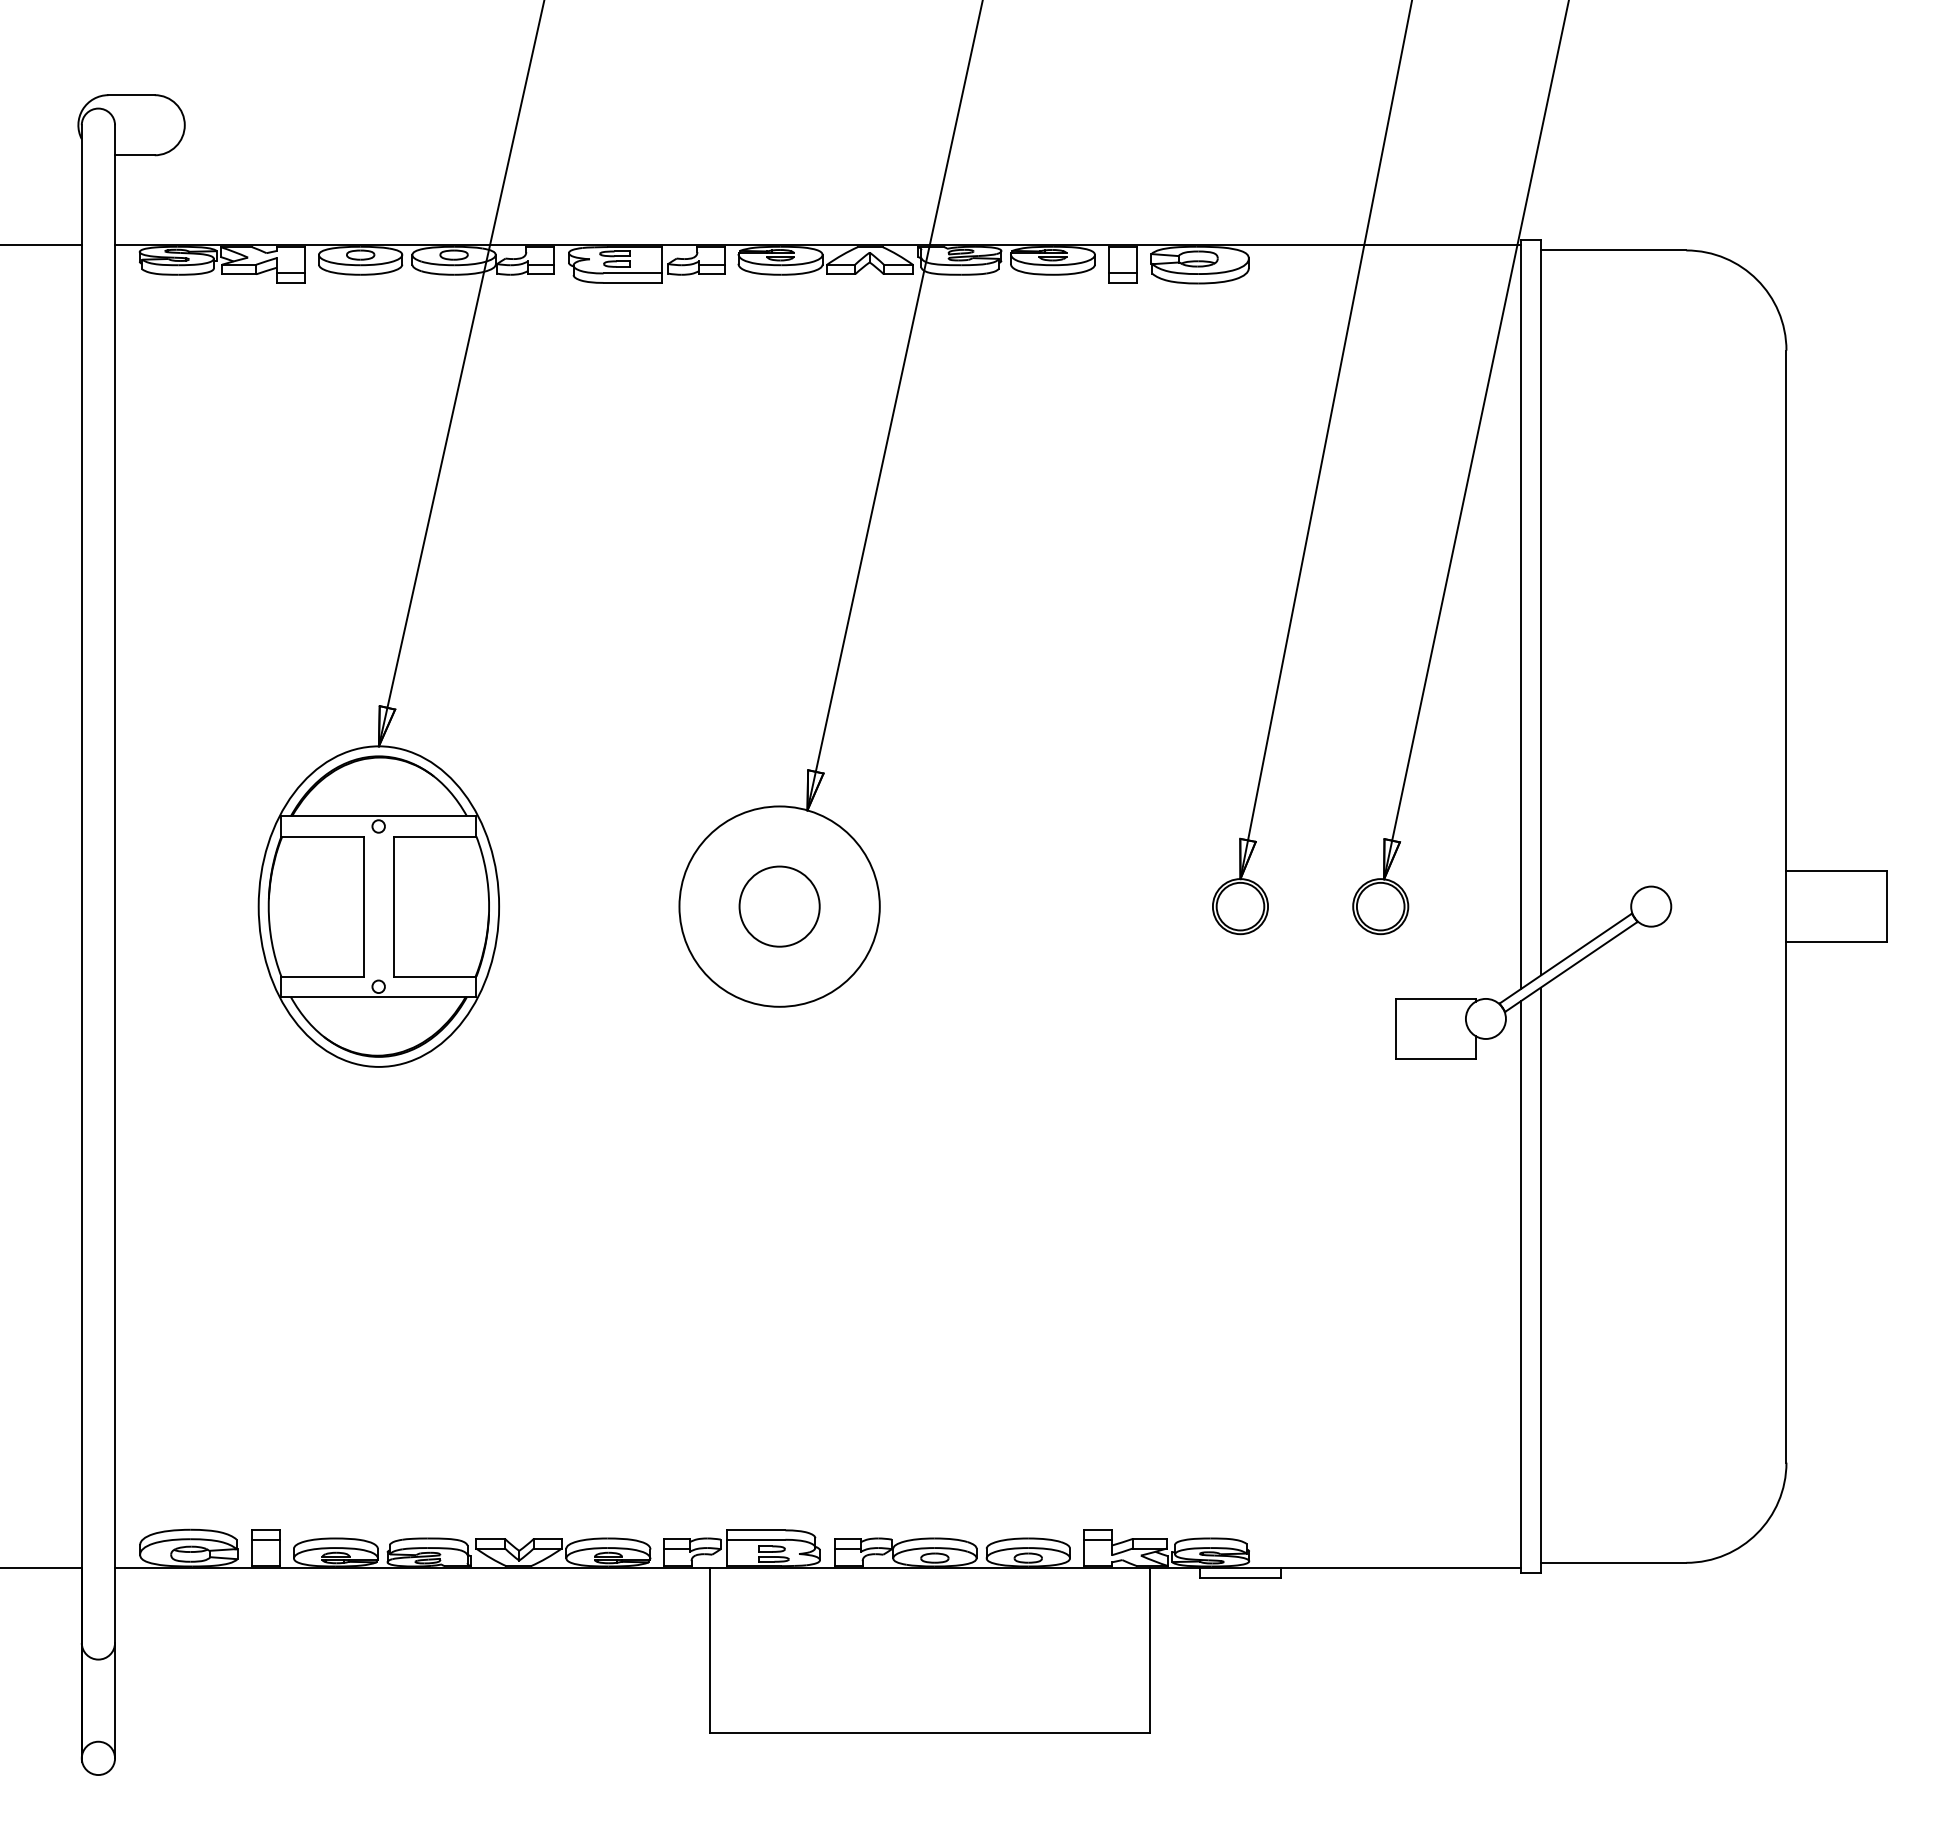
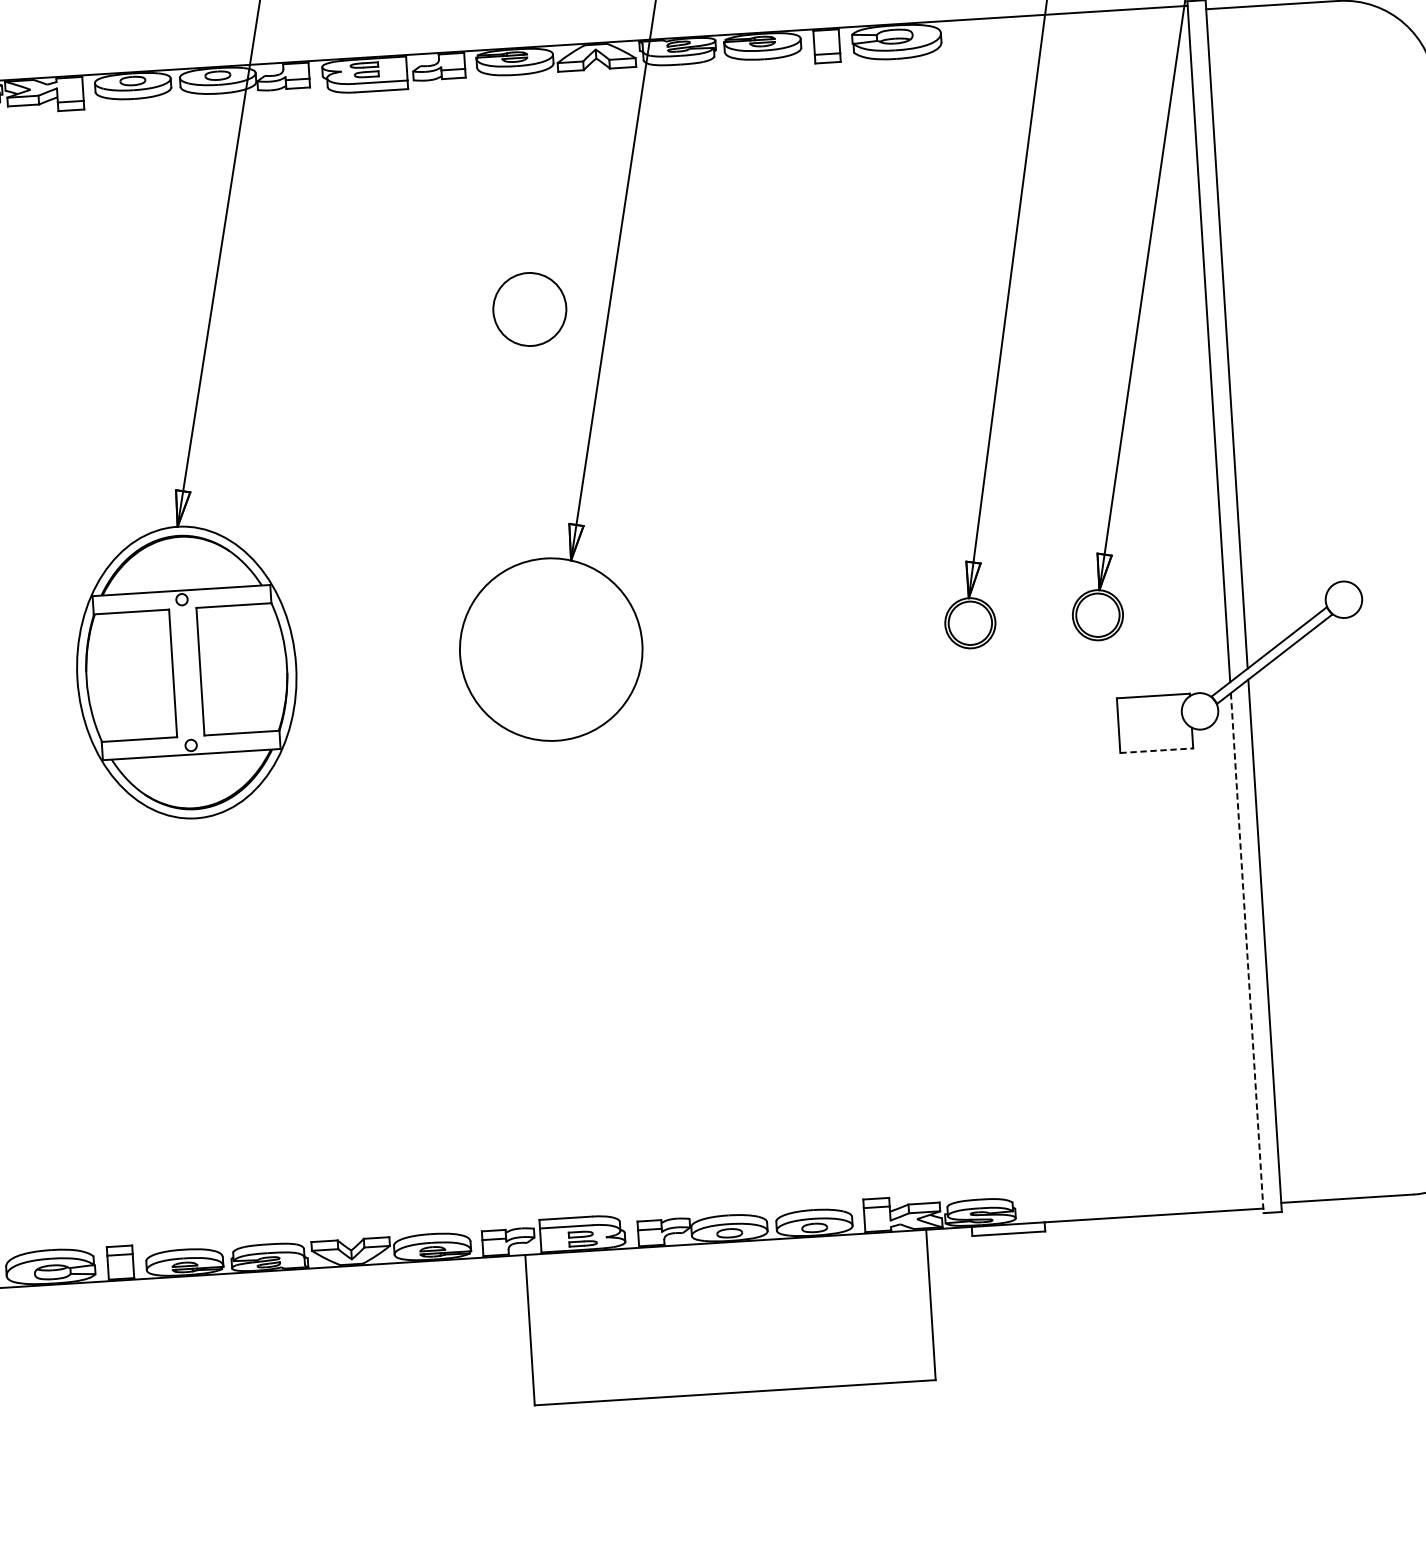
circle: (779, 906) -> (529, 309), moved
line: (1436, 1059) -> (1157, 751), solid -> dashed
line: (1520, 1287) -> (1246, 953), solid -> dashed

